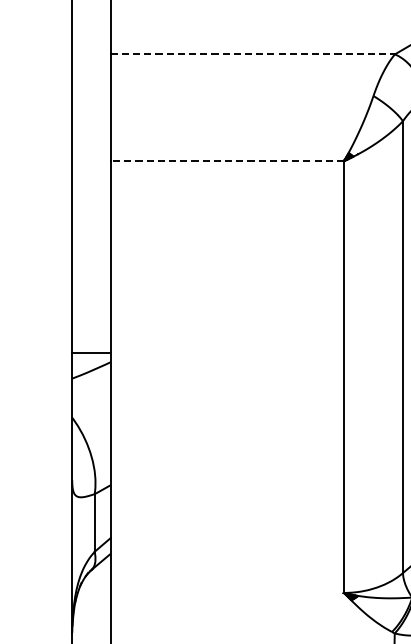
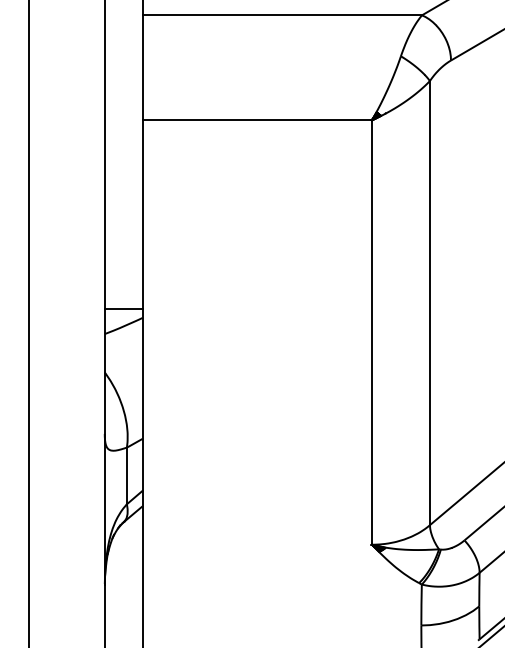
line: (253, 54) -> (282, 15), dashed -> solid
line: (227, 161) -> (257, 120), dashed -> solid

